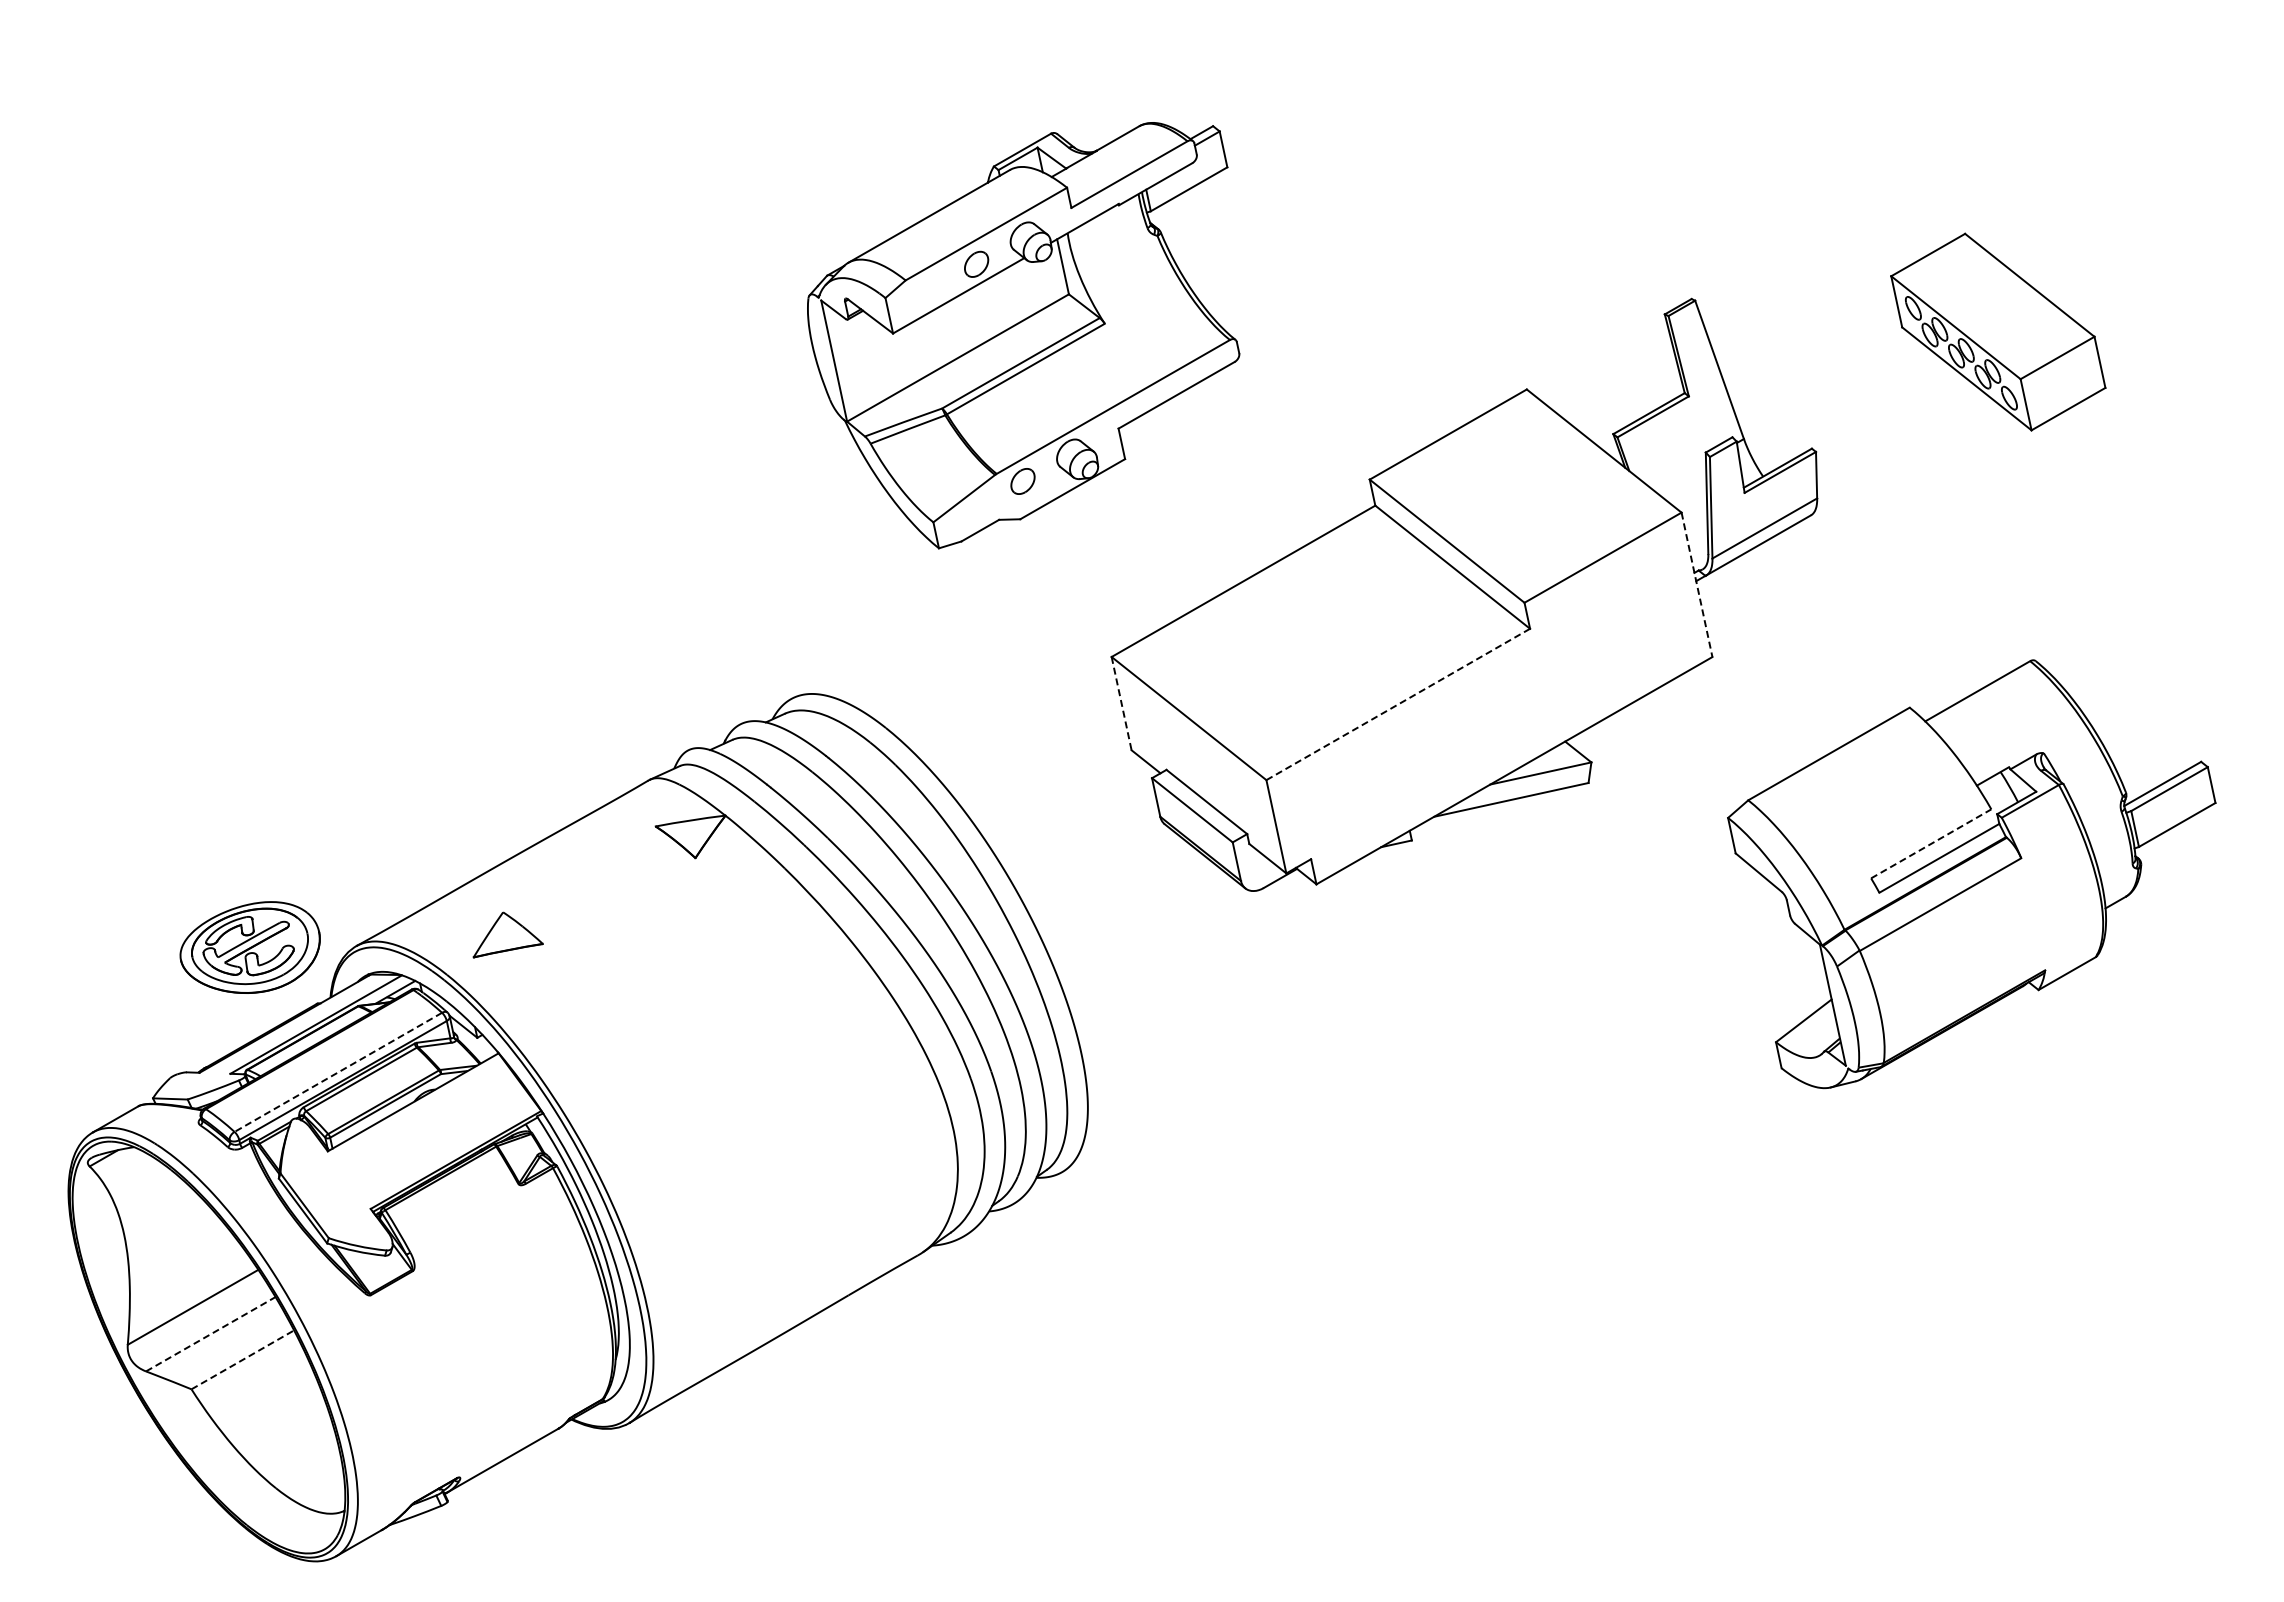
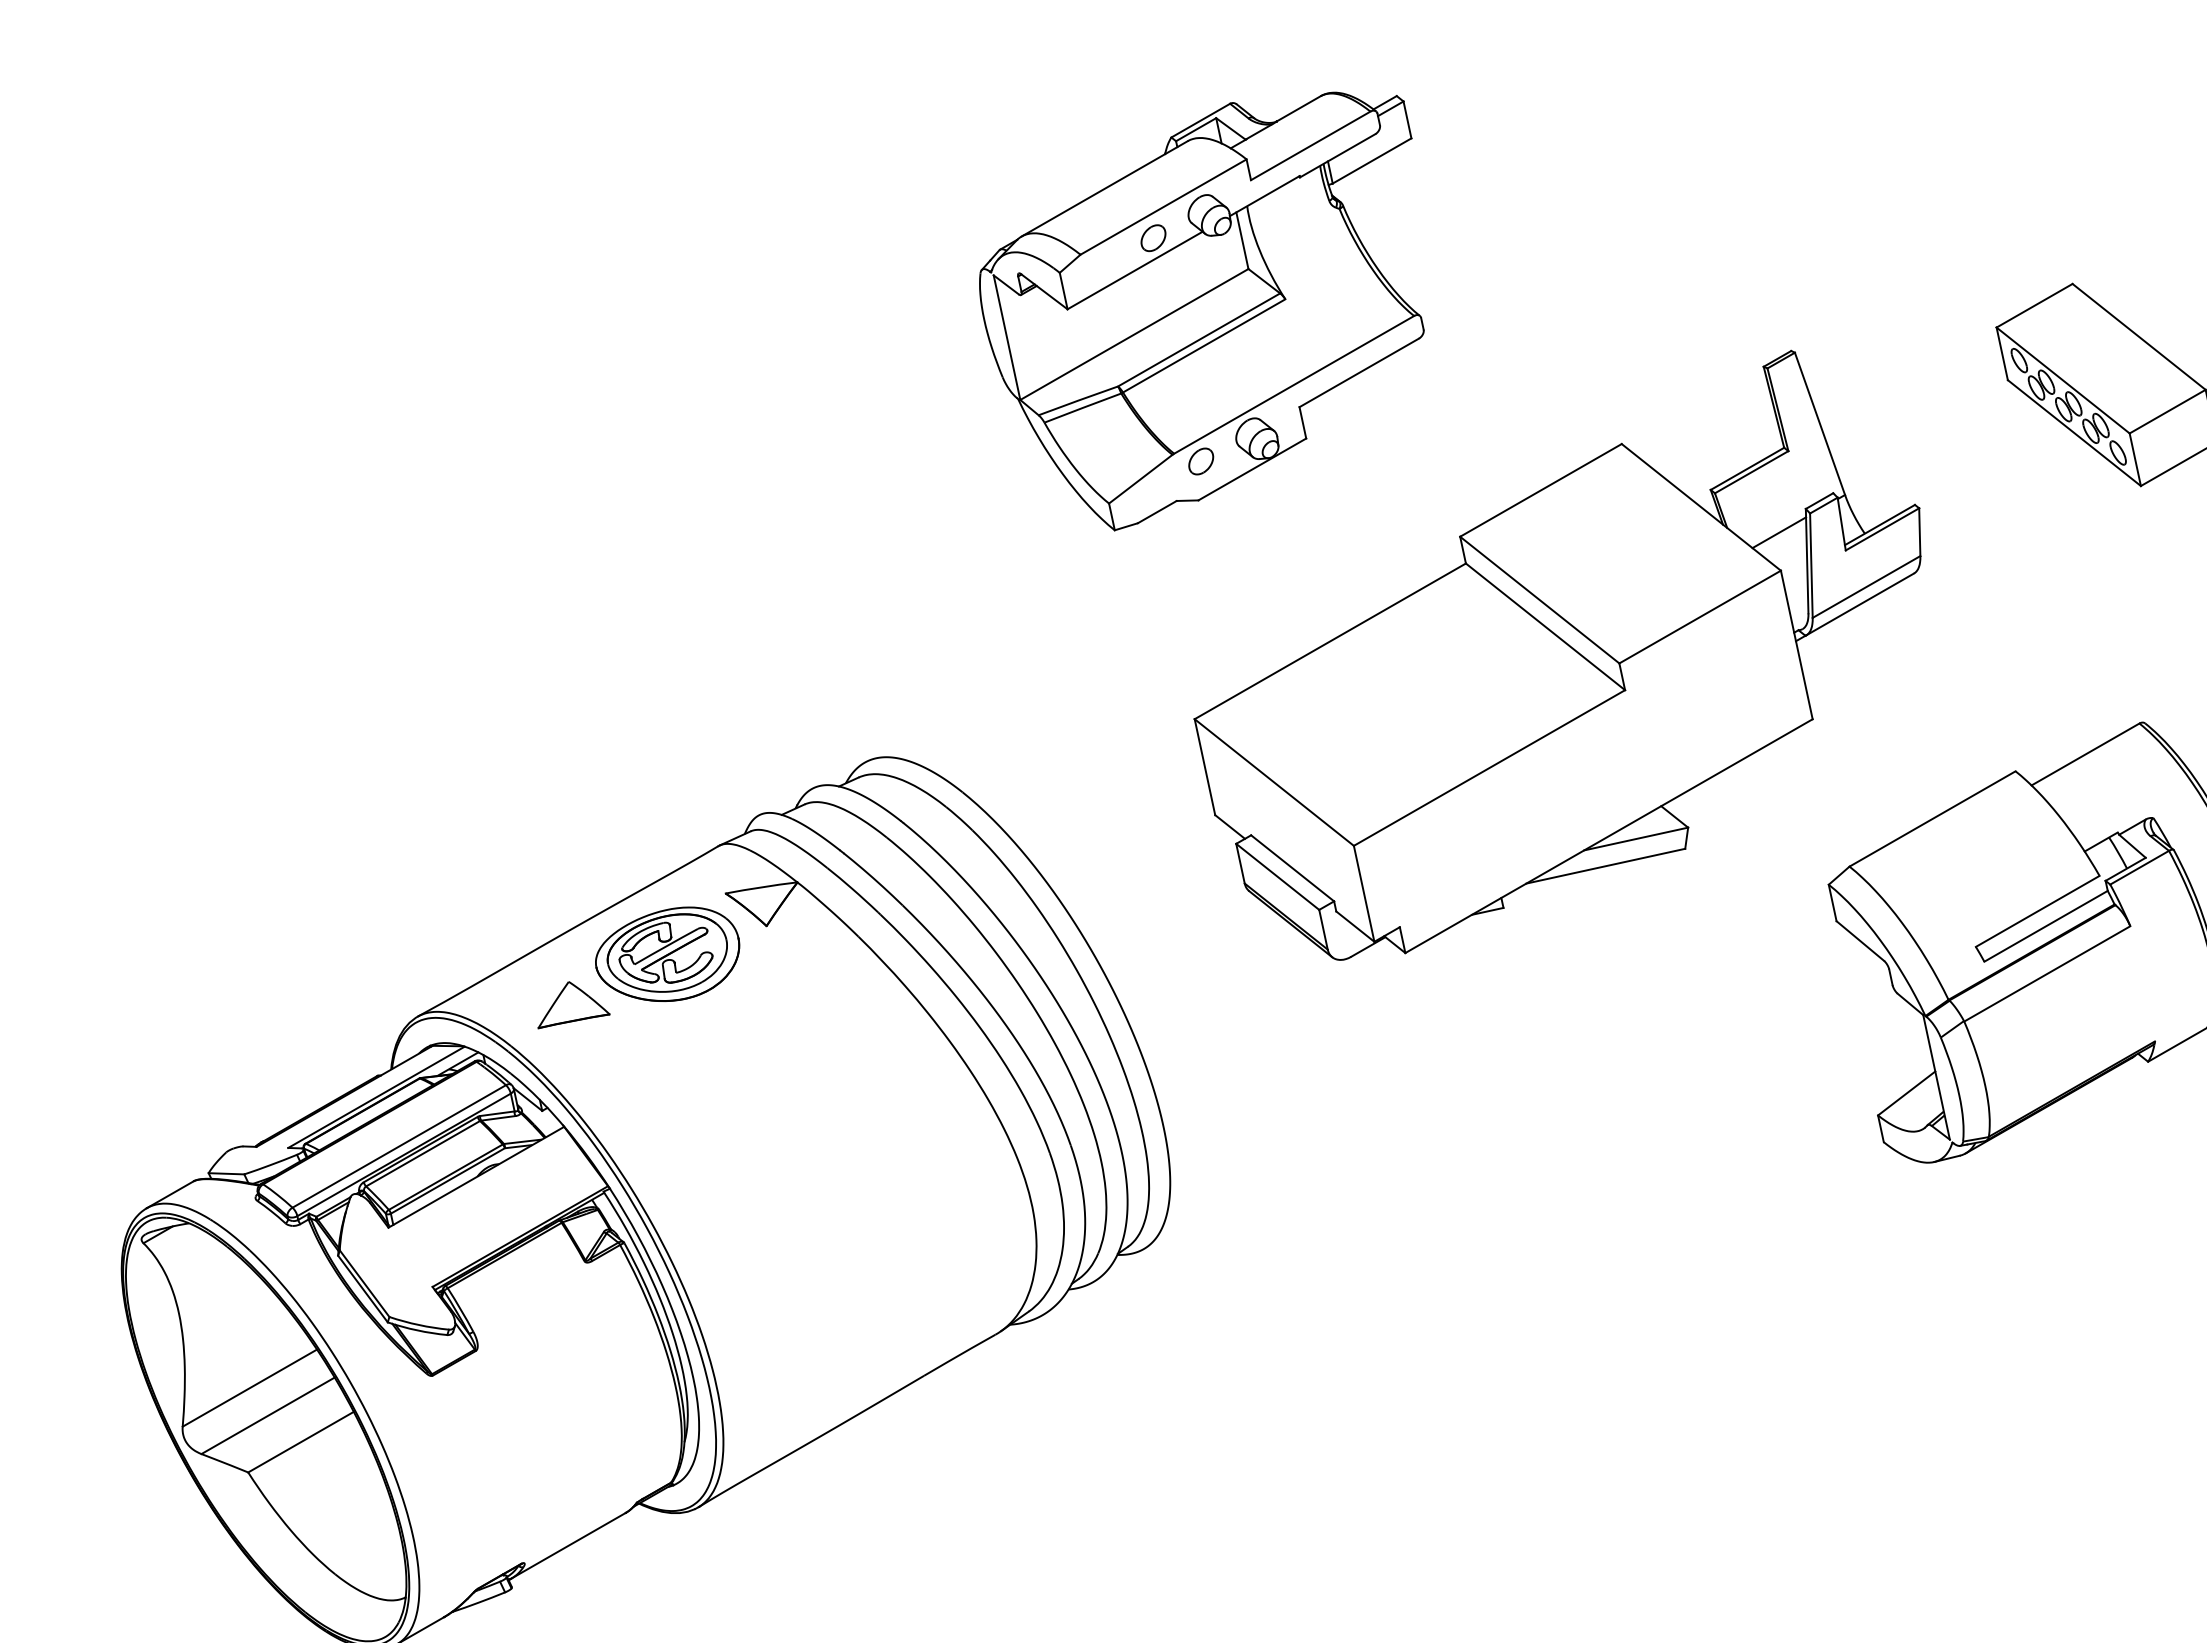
part: (1023, 335) -> (1201, 311), moved
line: (1679, 475) -> (1778, 532), added
line: (1697, 584) -> (1797, 644), dashed -> solid
line: (1121, 703) -> (1204, 767), dashed -> solid
line: (1398, 704) -> (1489, 768), dashed -> solid
line: (1931, 843) -> (2037, 911), dashed -> solid
part: (249, 947) -> (666, 954), moved
line: (338, 1072) -> (399, 1146), dashed -> solid
line: (210, 1334) -> (267, 1416), dashed -> solid
line: (243, 1359) -> (301, 1441), dashed -> solid

